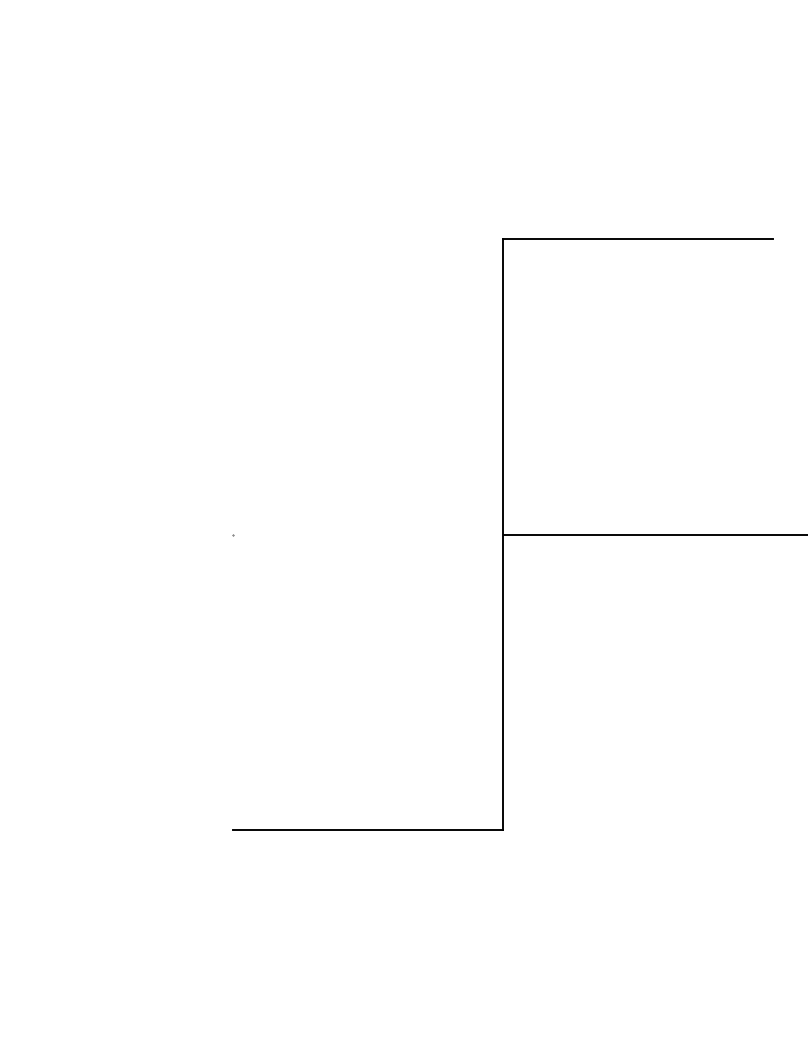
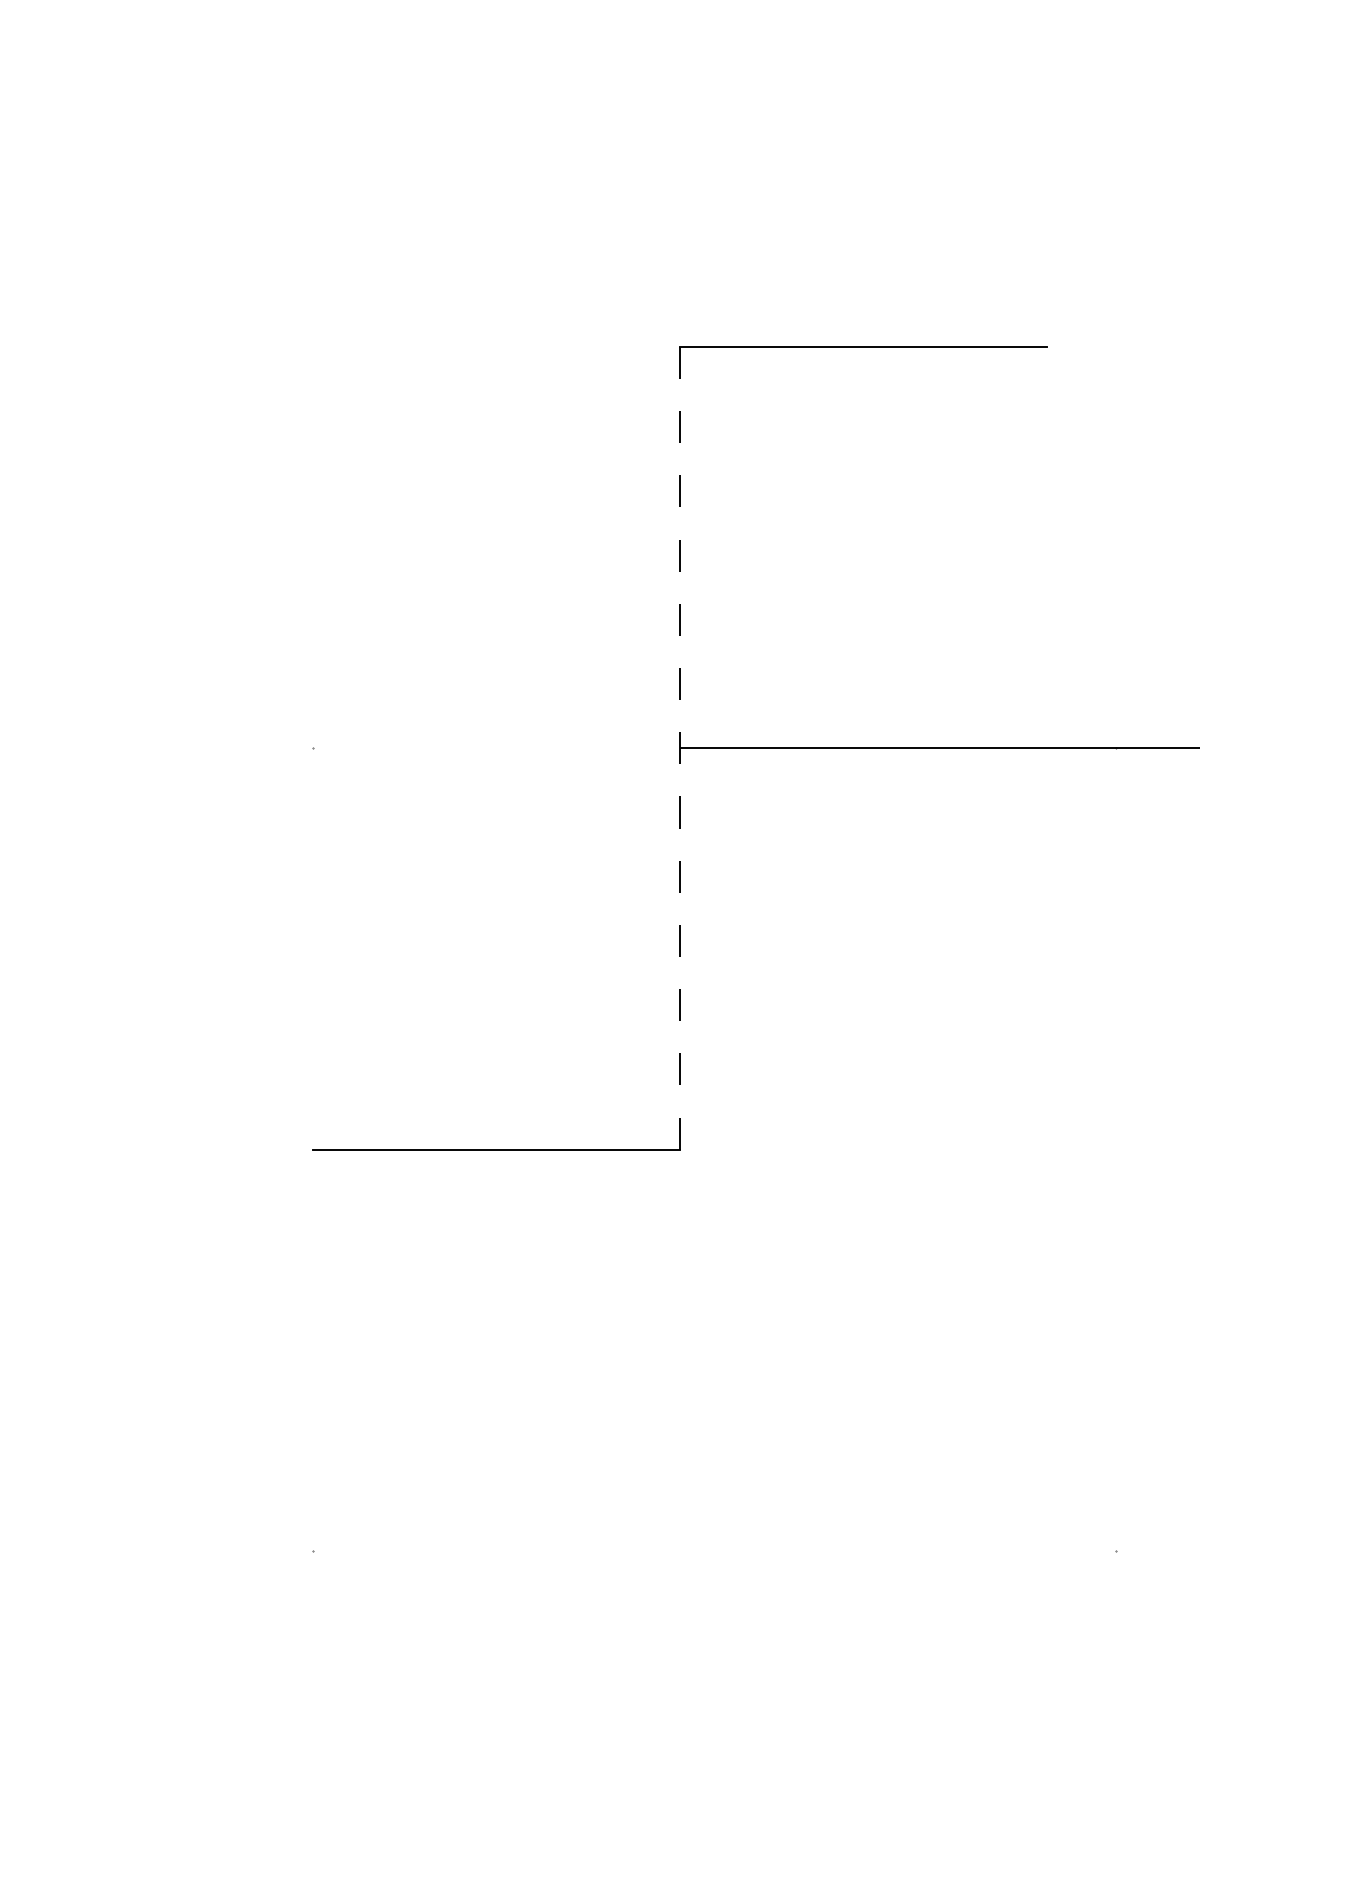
line: (502, 534) -> (679, 747), solid -> dashed

